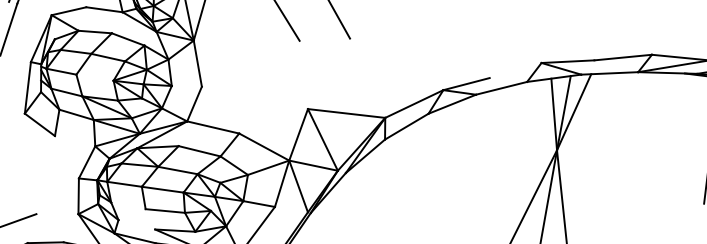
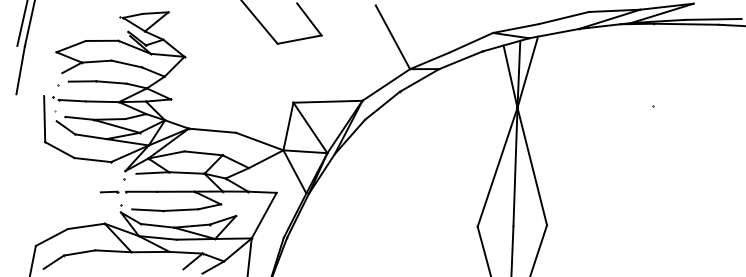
line: (324, 39) -> (299, 39), added
line: (428, 52) -> (392, 37), added
line: (514, 70) -> (470, 42), added
line: (95, 77) -> (102, 101), added
line: (74, 141) -> (92, 160), added
line: (128, 204) -> (147, 209), added
line: (56, 214) -> (85, 226), added
line: (136, 224) -> (157, 225), added

